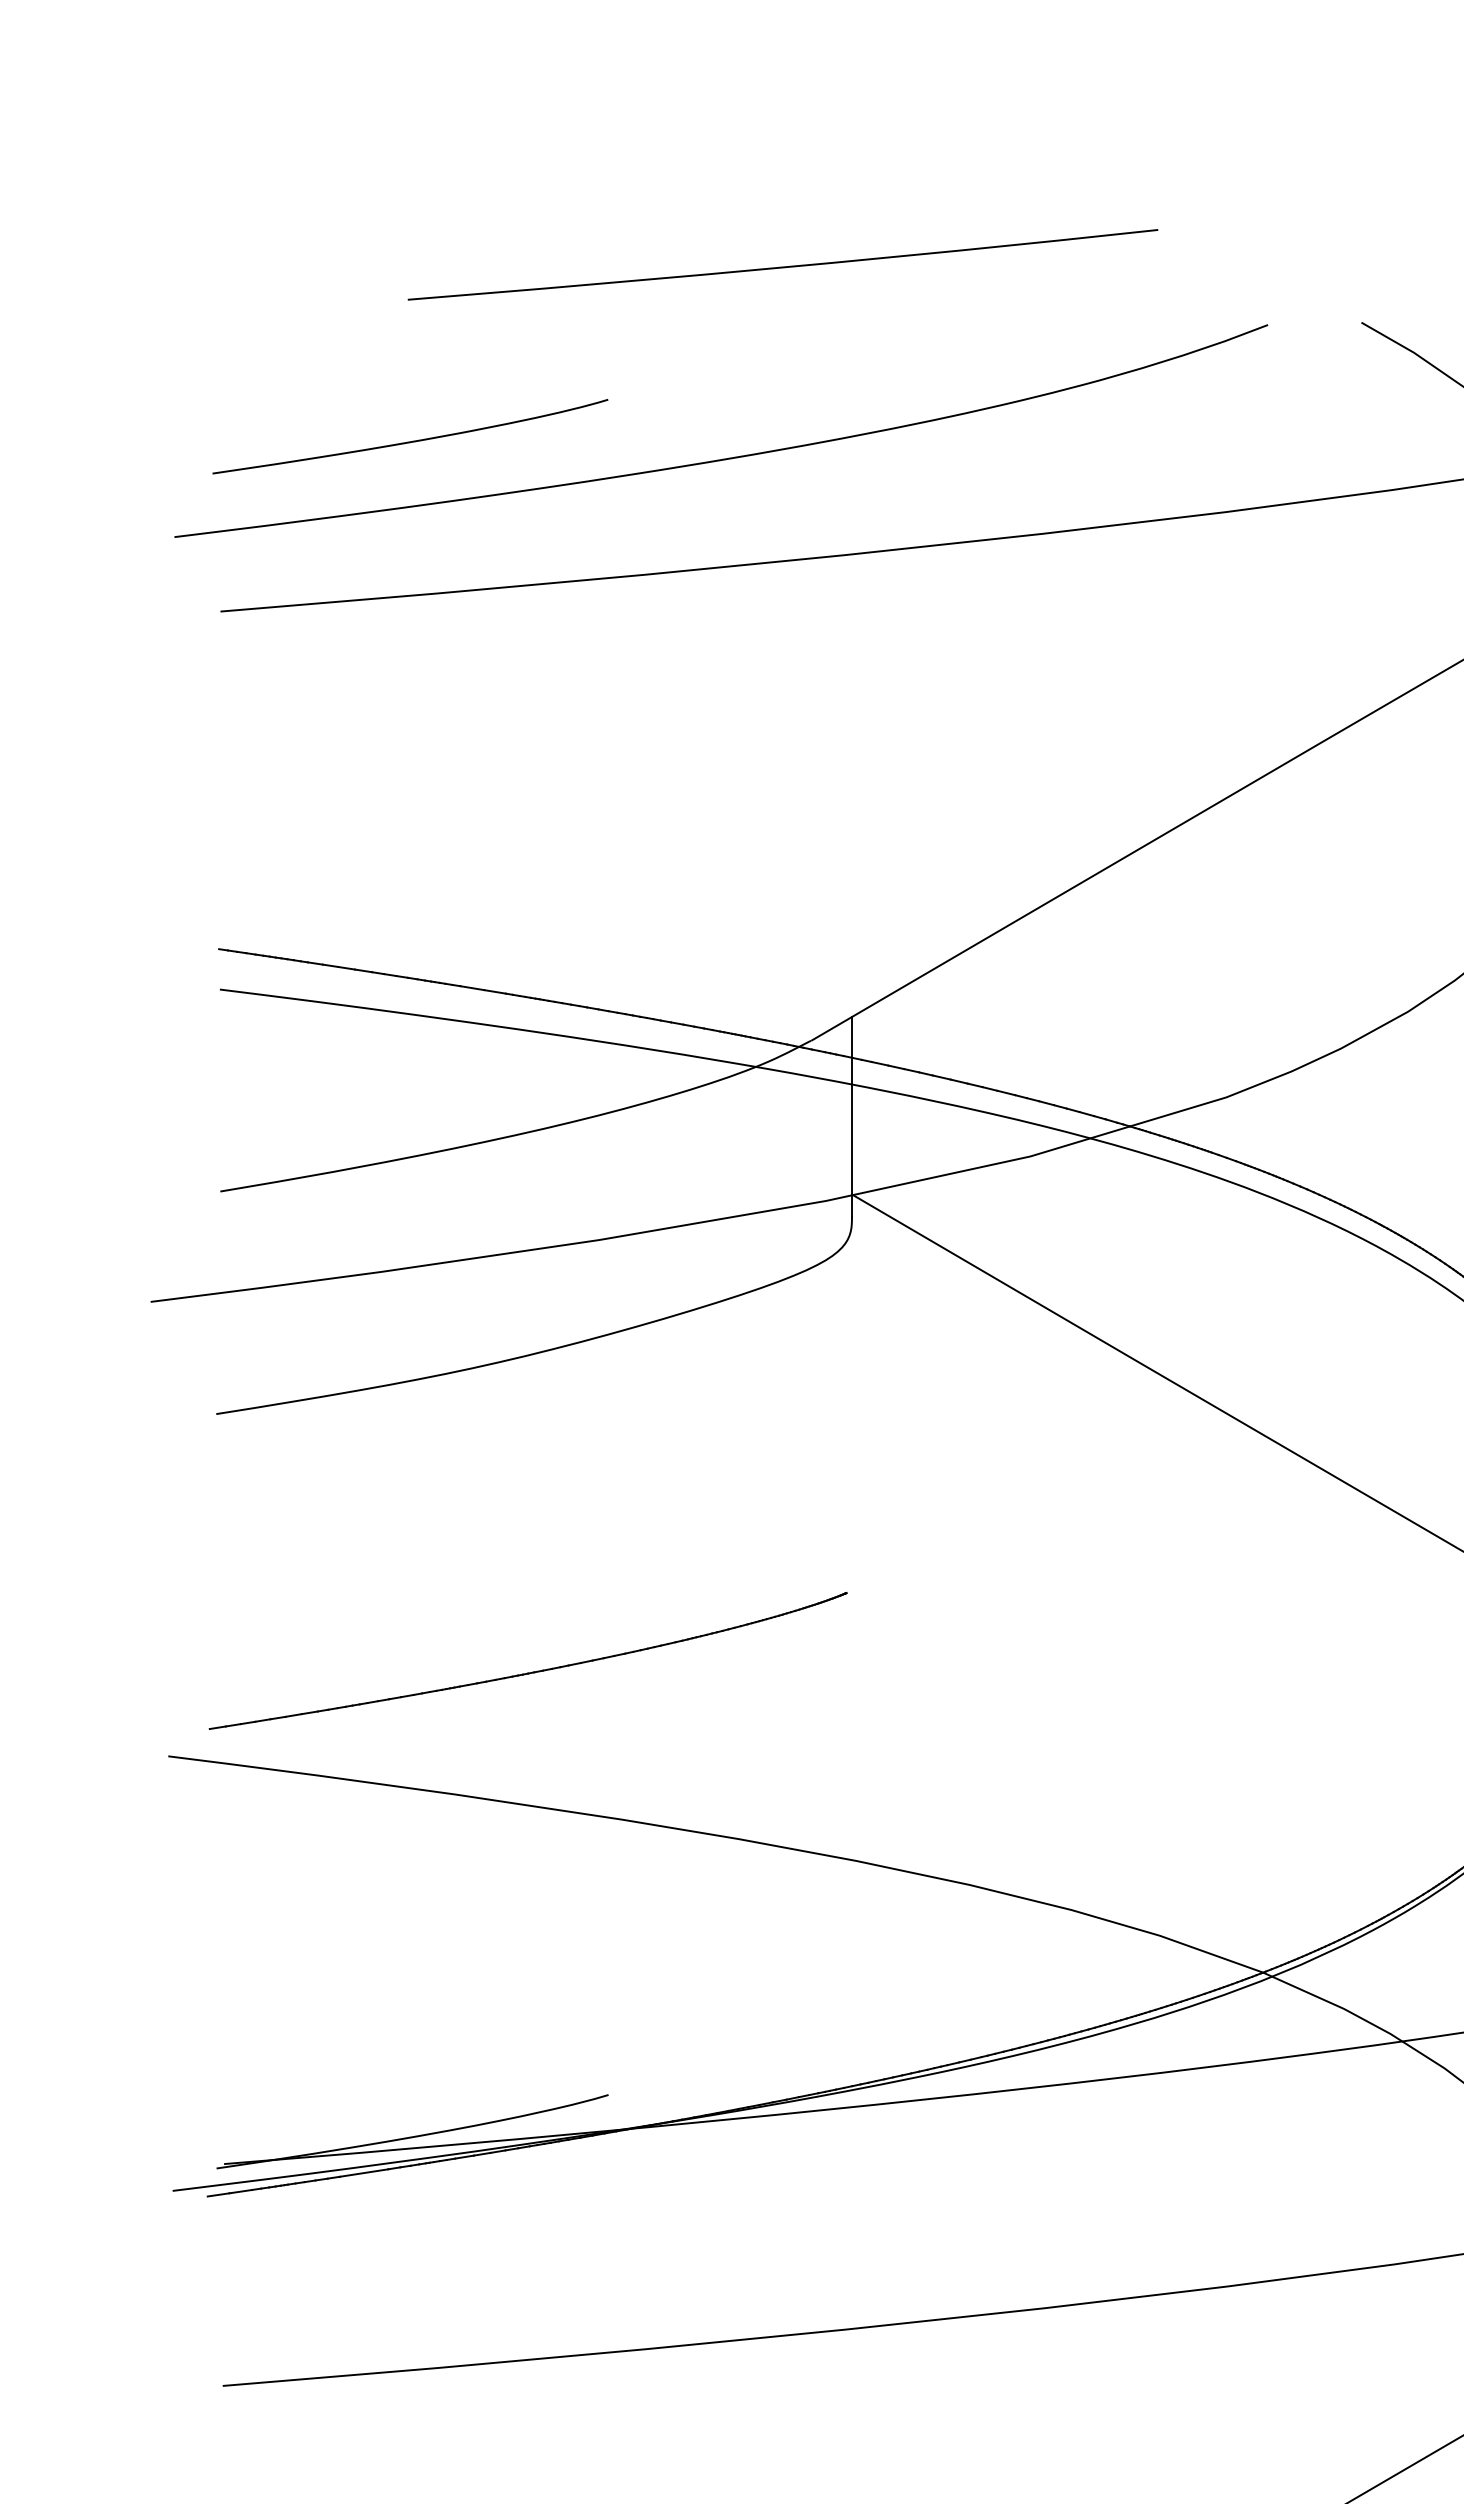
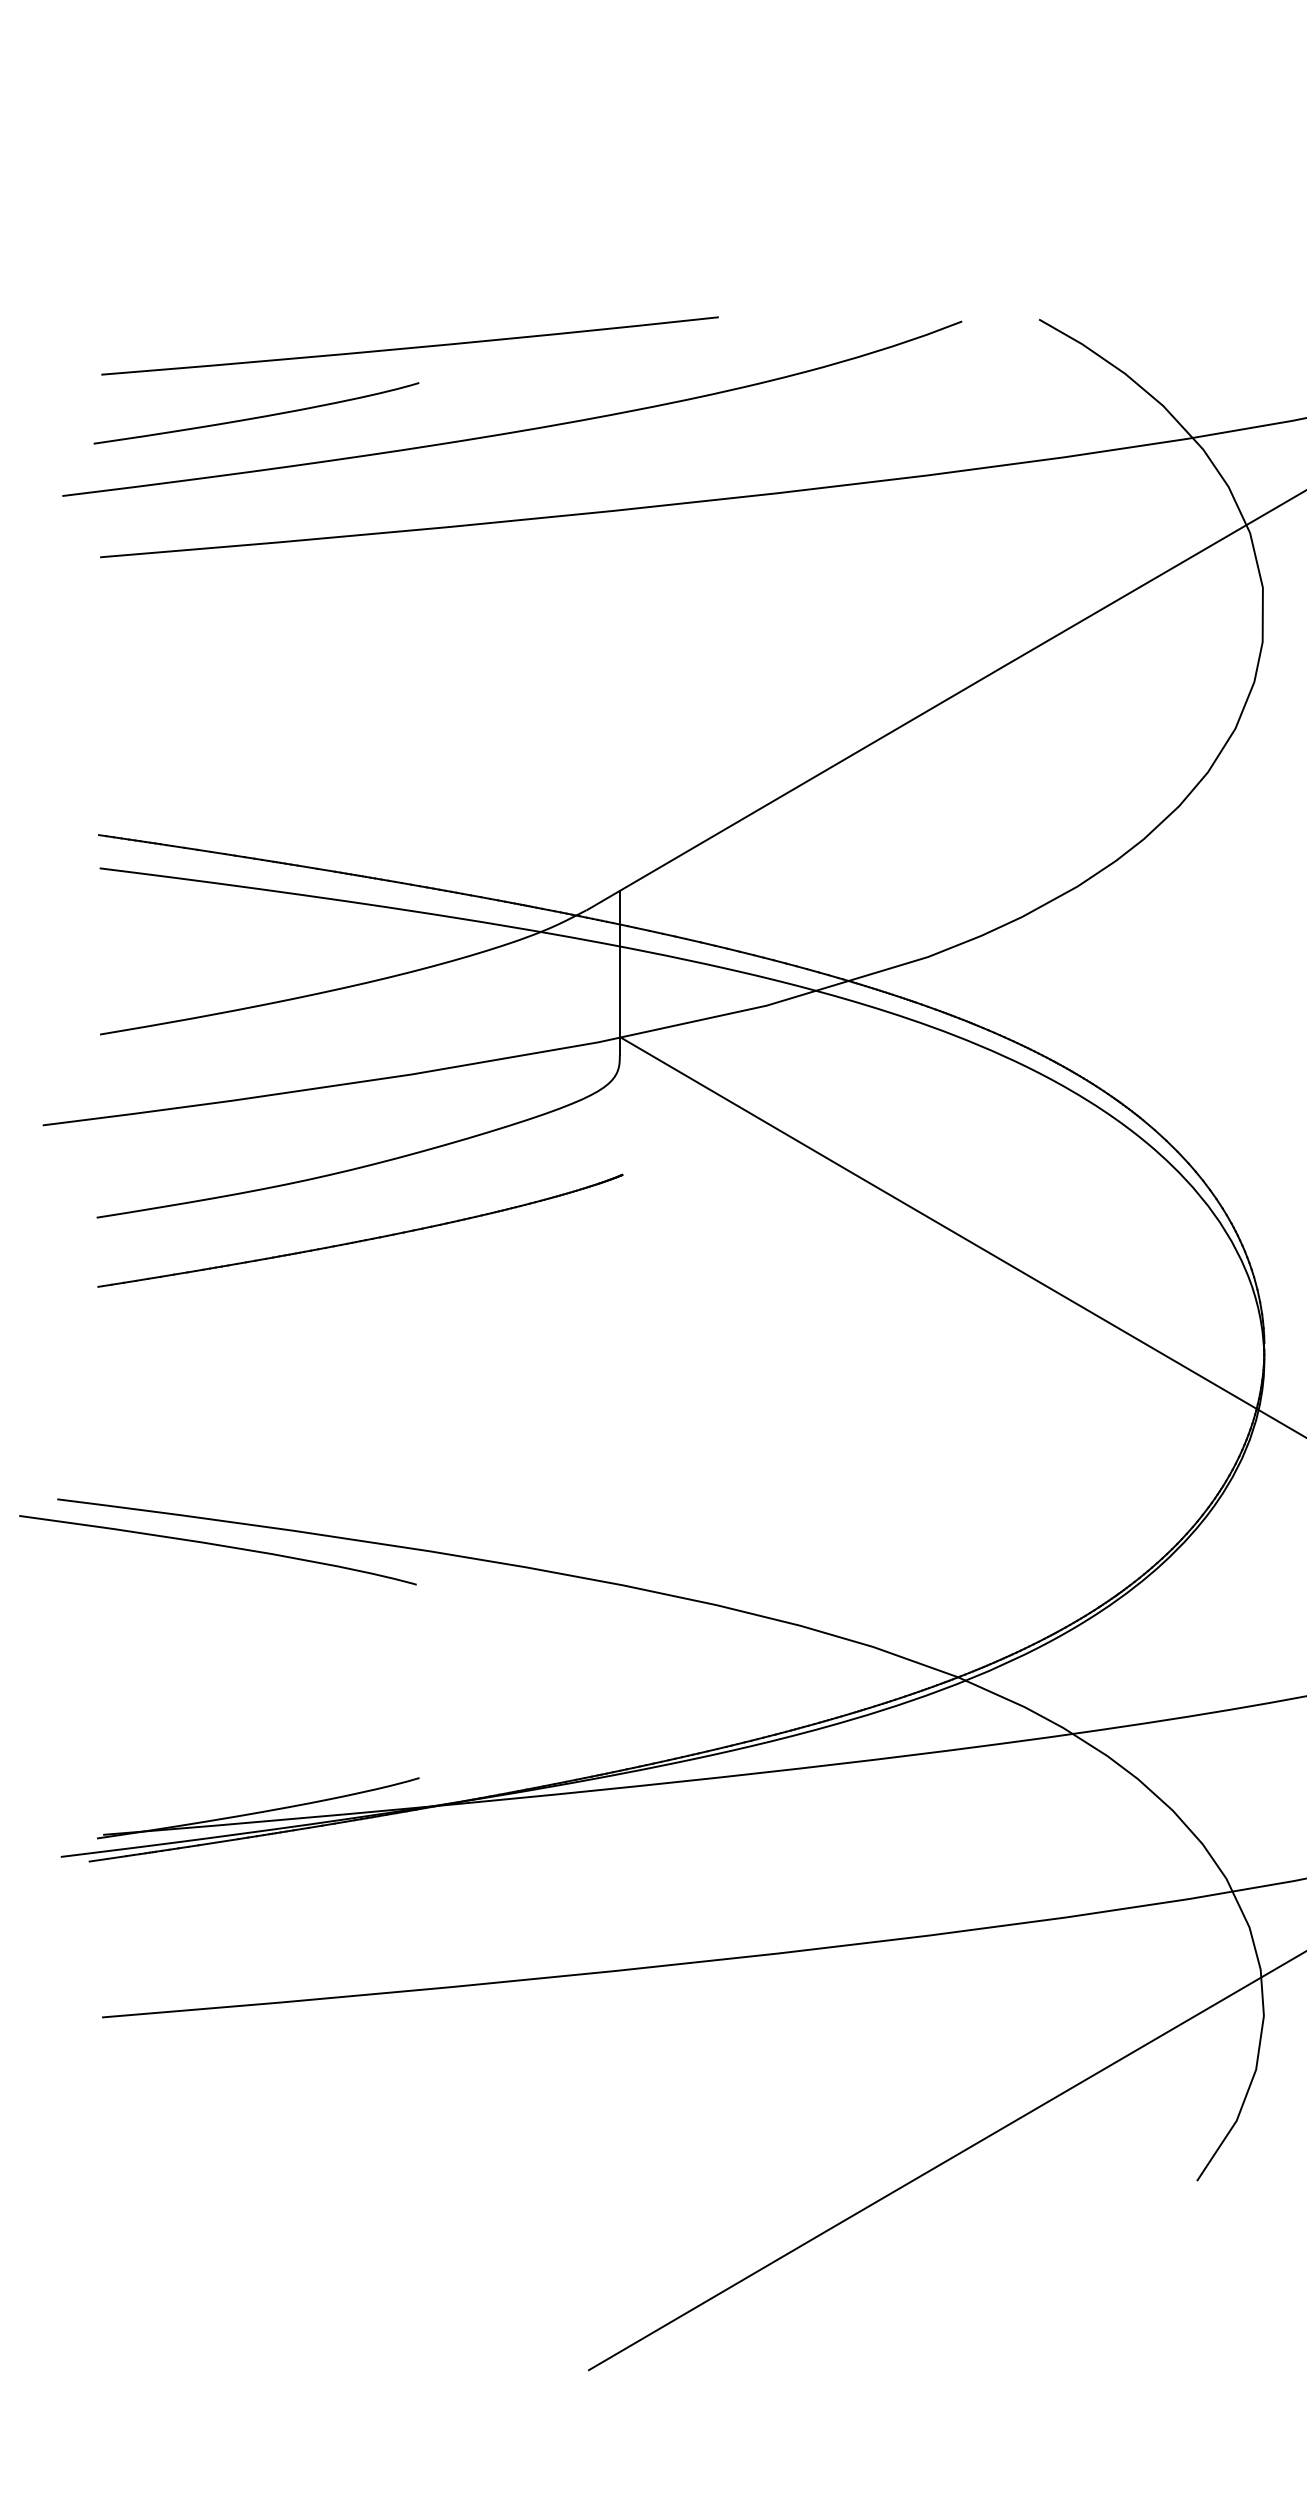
curve: (782, 266) -> (409, 347), moved
part: (530, 1671) -> (362, 1239), moved
curve: (364, 1813) -> (218, 1546), added

